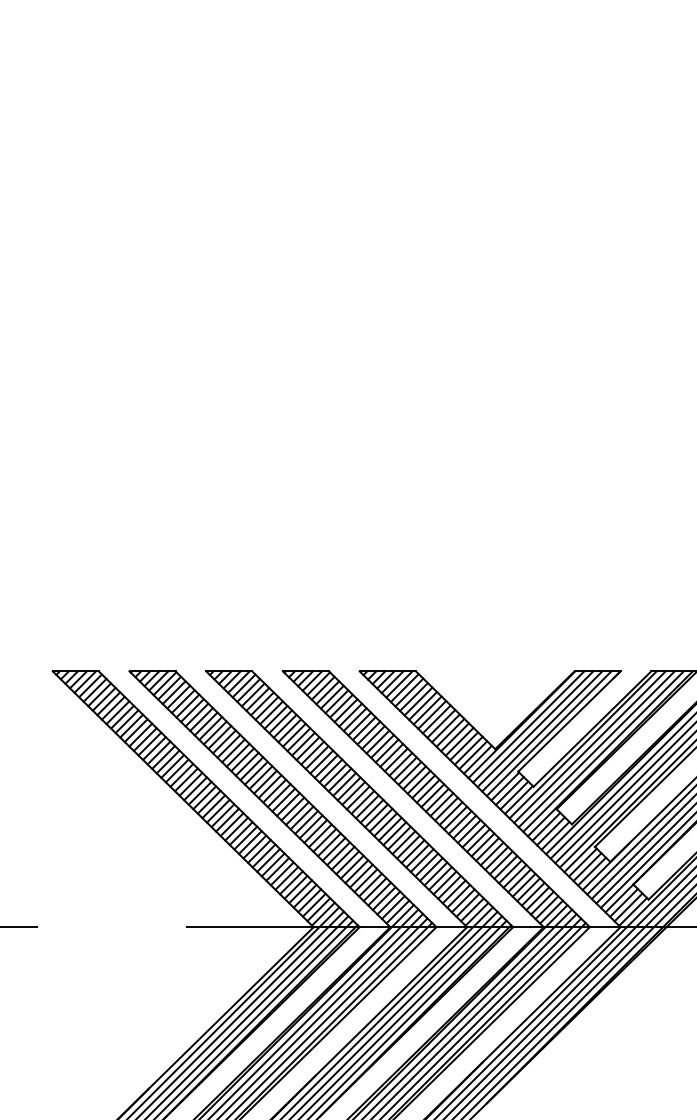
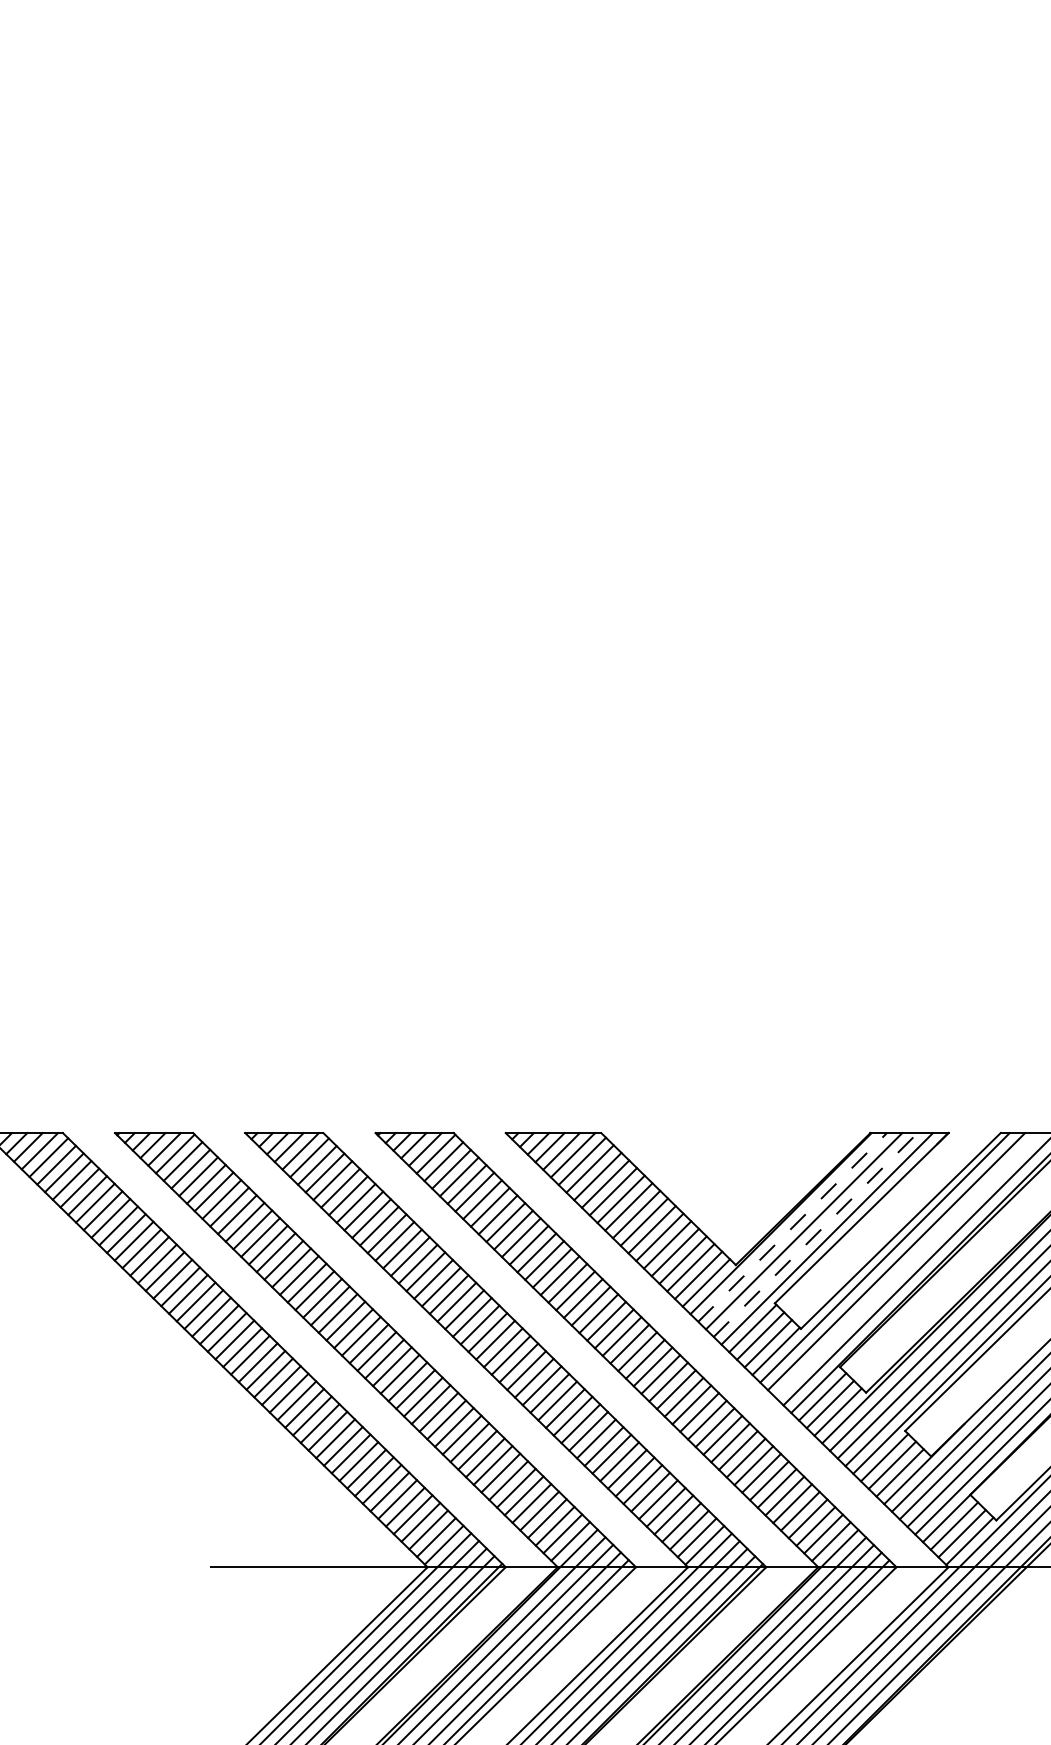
line: (528, 727) -> (792, 1228), solid -> dashed
line: (542, 731) -> (816, 1235), solid -> dashed
line: (596, 749) -> (907, 1265), removed

